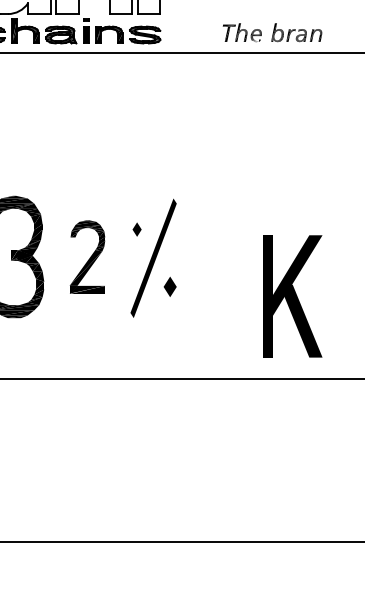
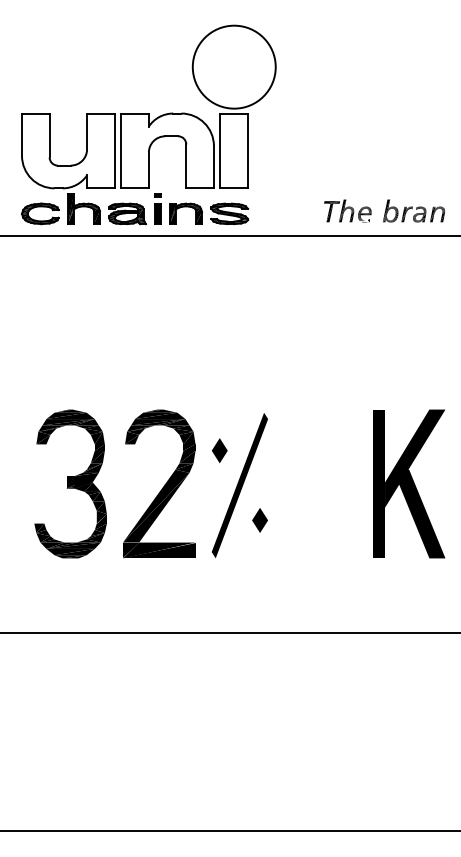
part: (136, 229) -> (219, 450), size x1.43
part: (87, 256) -> (159, 483), size x1.67
part: (292, 296) -> (409, 483), moved

